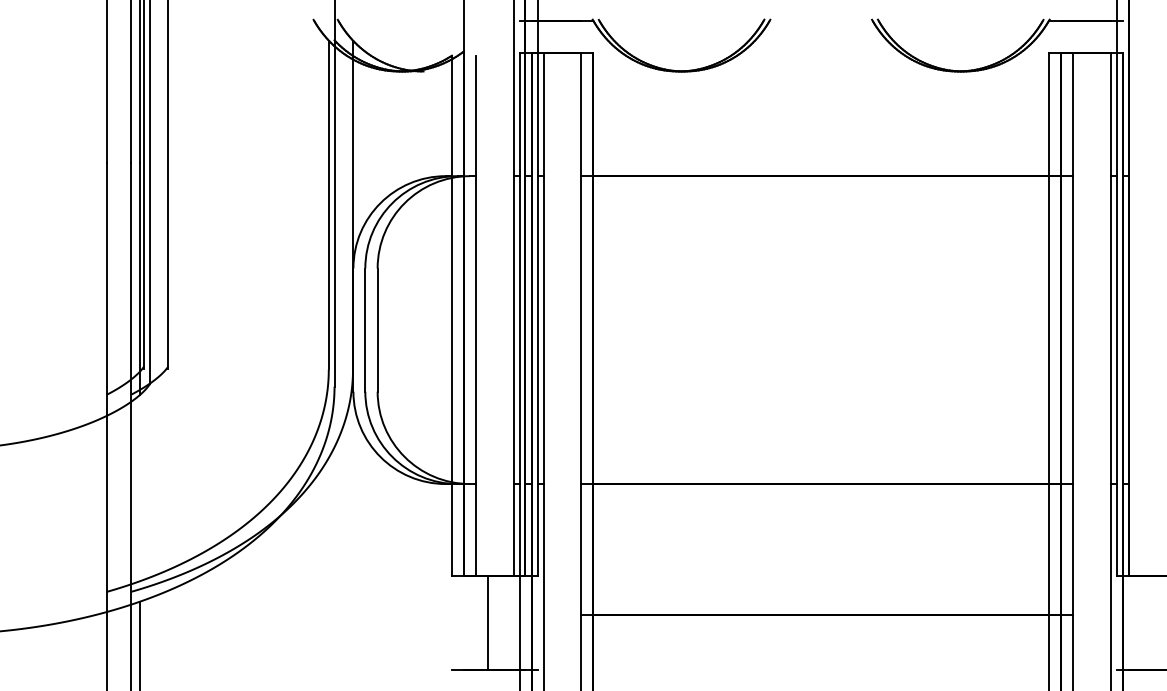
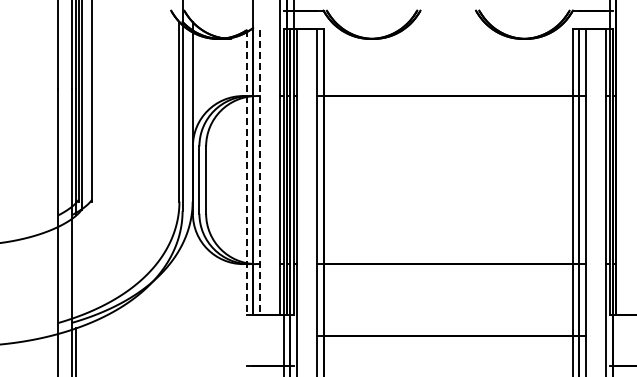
line: (451, 316) -> (246, 172), solid -> dashed
line: (475, 316) -> (259, 172), solid -> dashed
line: (488, 622) -> (266, 339), removed

